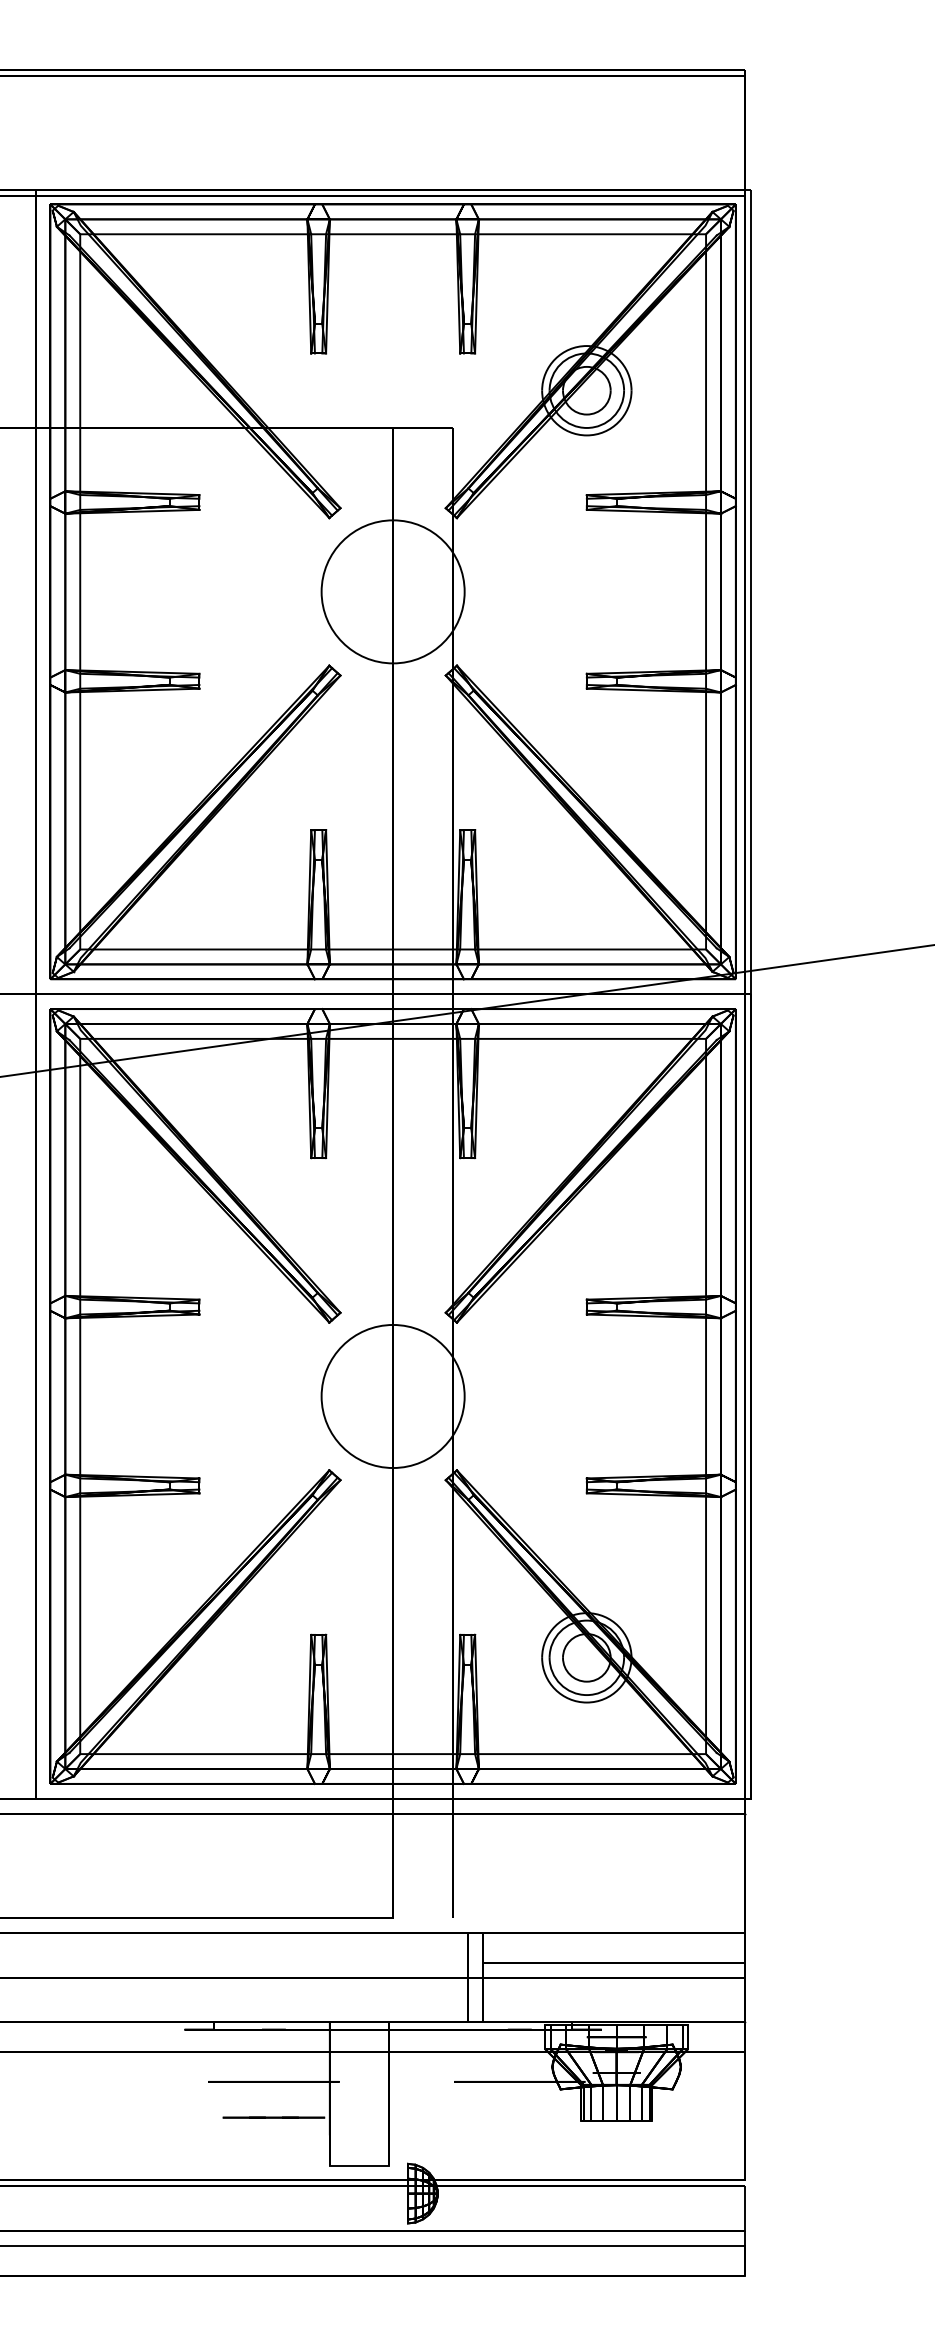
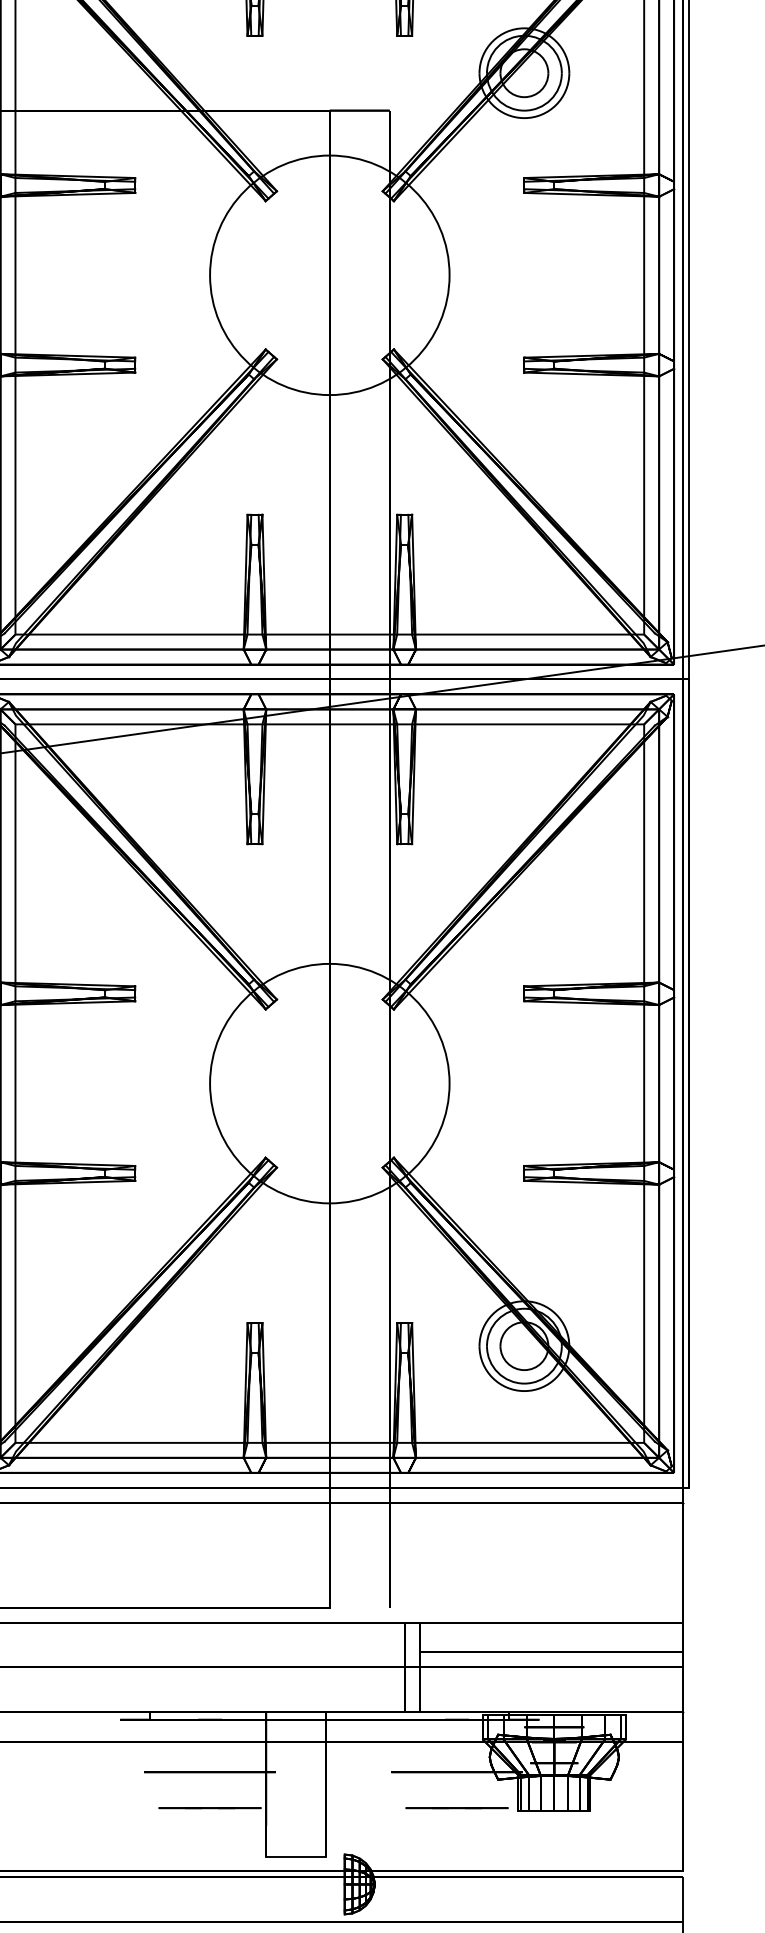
circle: (392, 591) -> (329, 274), size x1.67
circle: (392, 1396) -> (329, 1083), size x1.67
line: (519, 2117) -> (456, 1807), added

